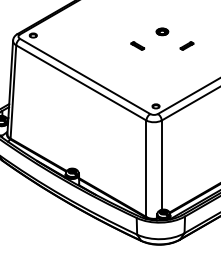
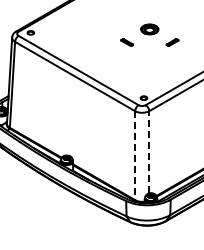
part: (162, 31) -> (149, 29), size x1.6
line: (162, 164) -> (149, 151), solid -> dashed
line: (146, 169) -> (135, 156), solid -> dashed

